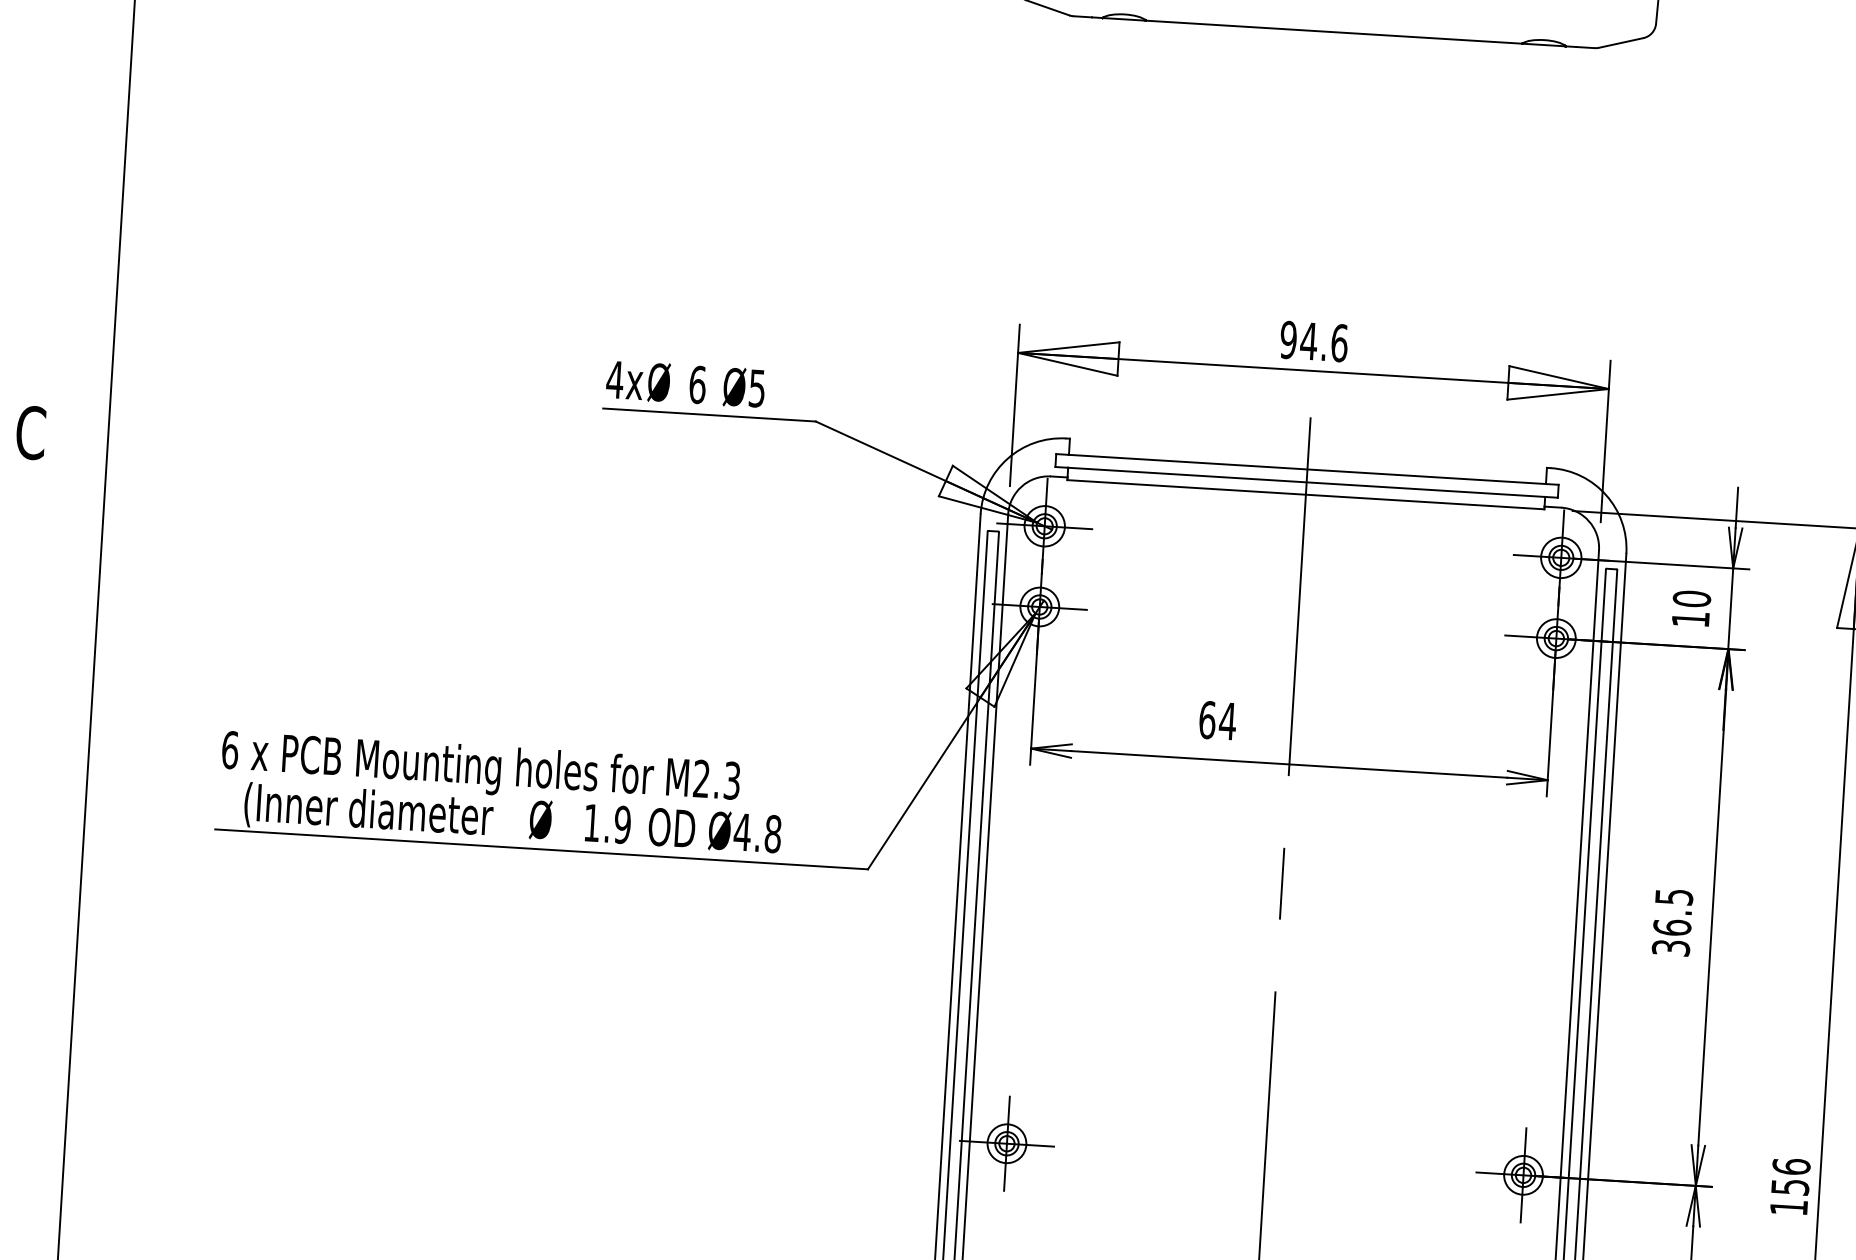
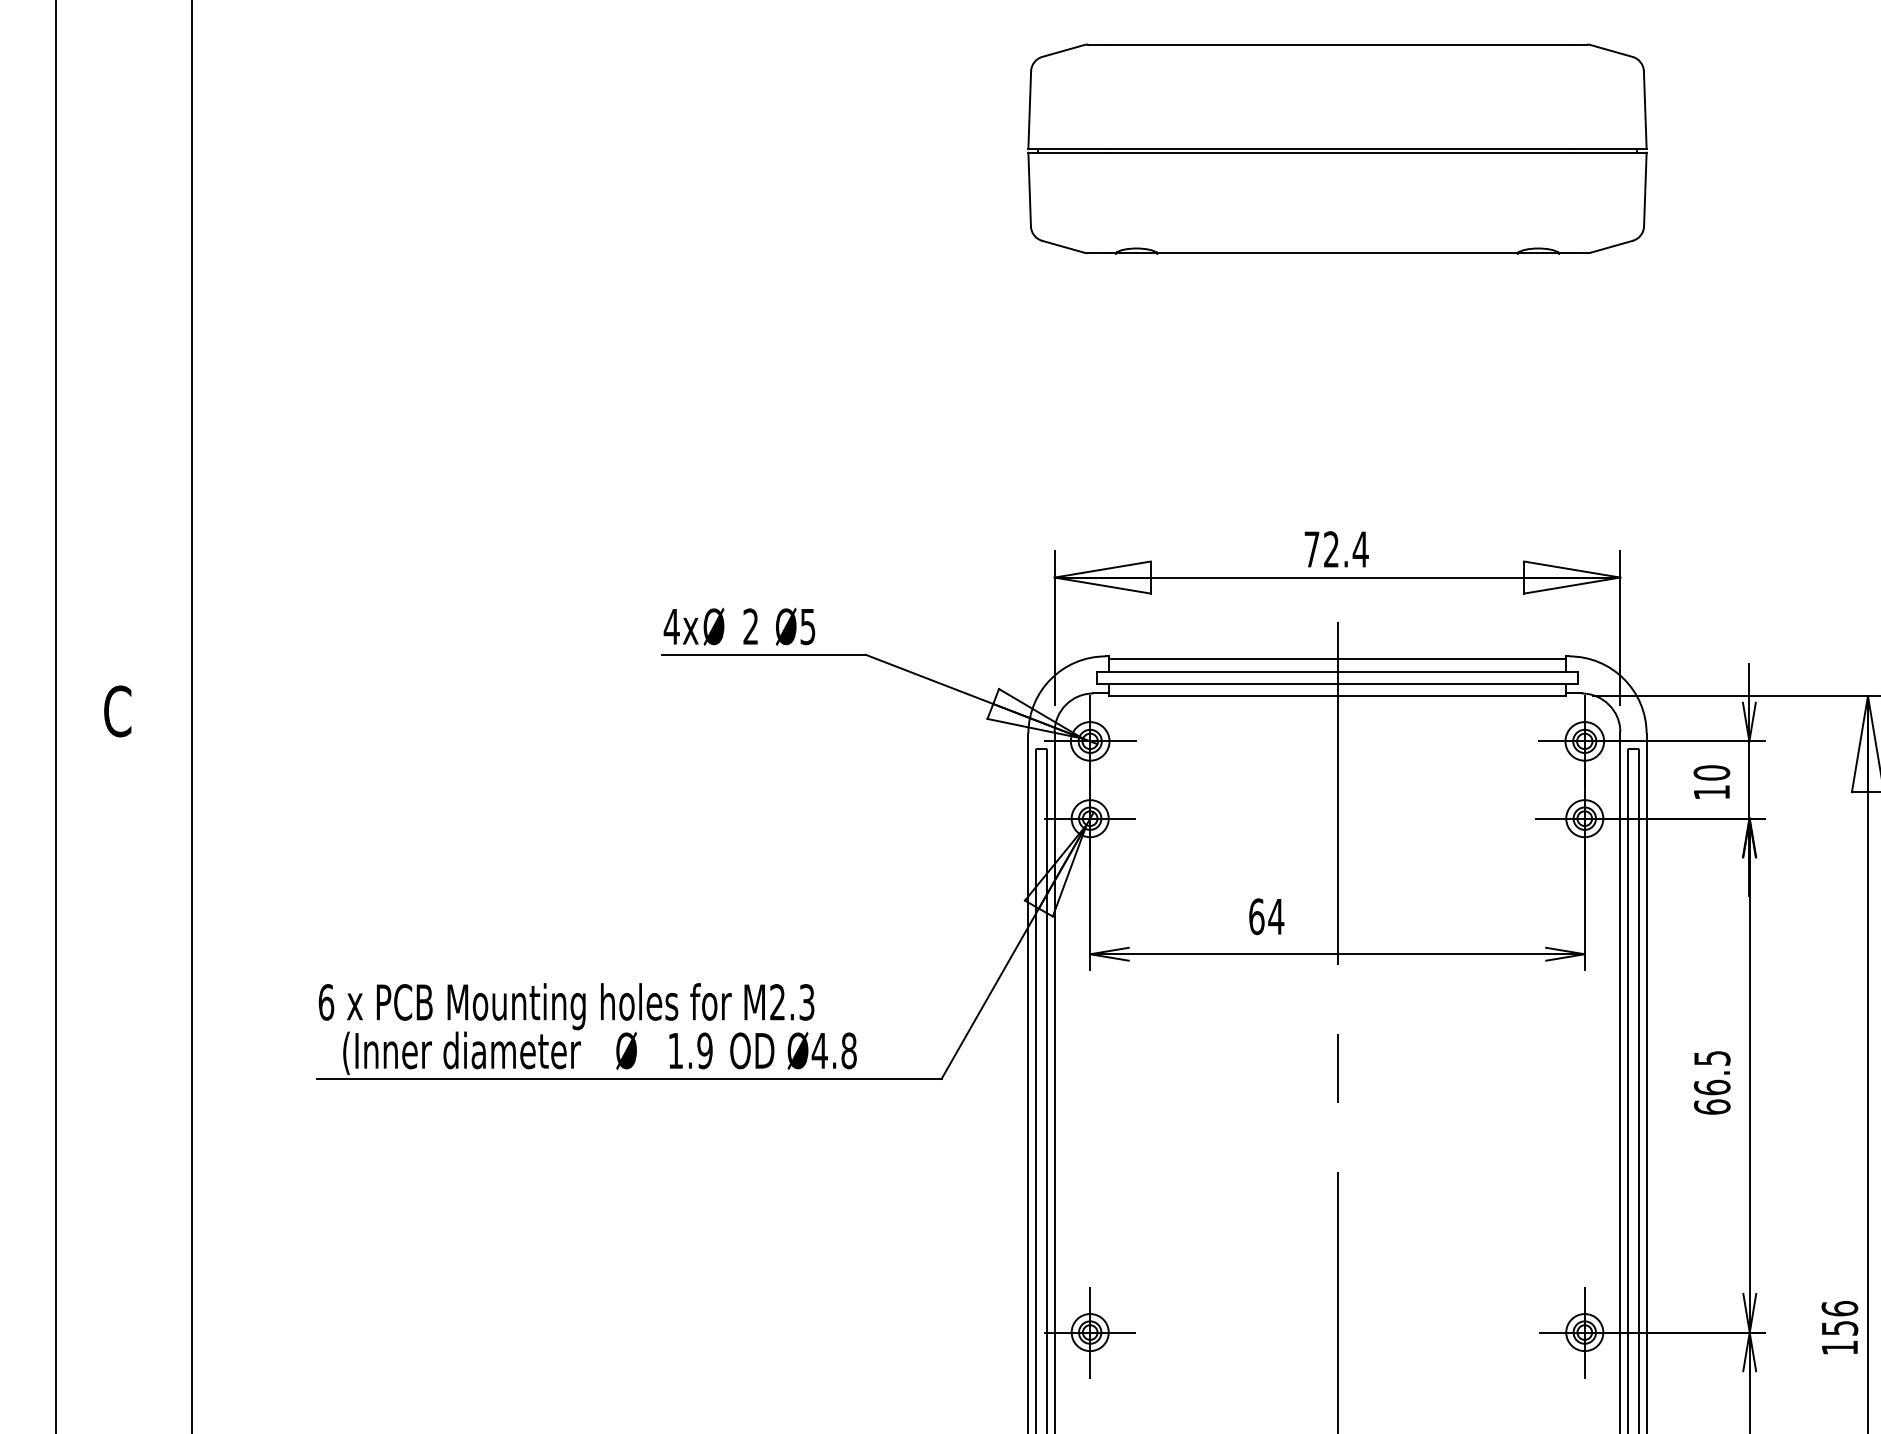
text: (1314, 341) -> (1336, 549), 94.6 -> 72.4
text: (697, 384) -> (750, 626), 6 -> 2
line: (1308, 455) -> (1337, 658), added
text: (1670, 947) -> (1711, 1106), 36.5 -> 66.5

